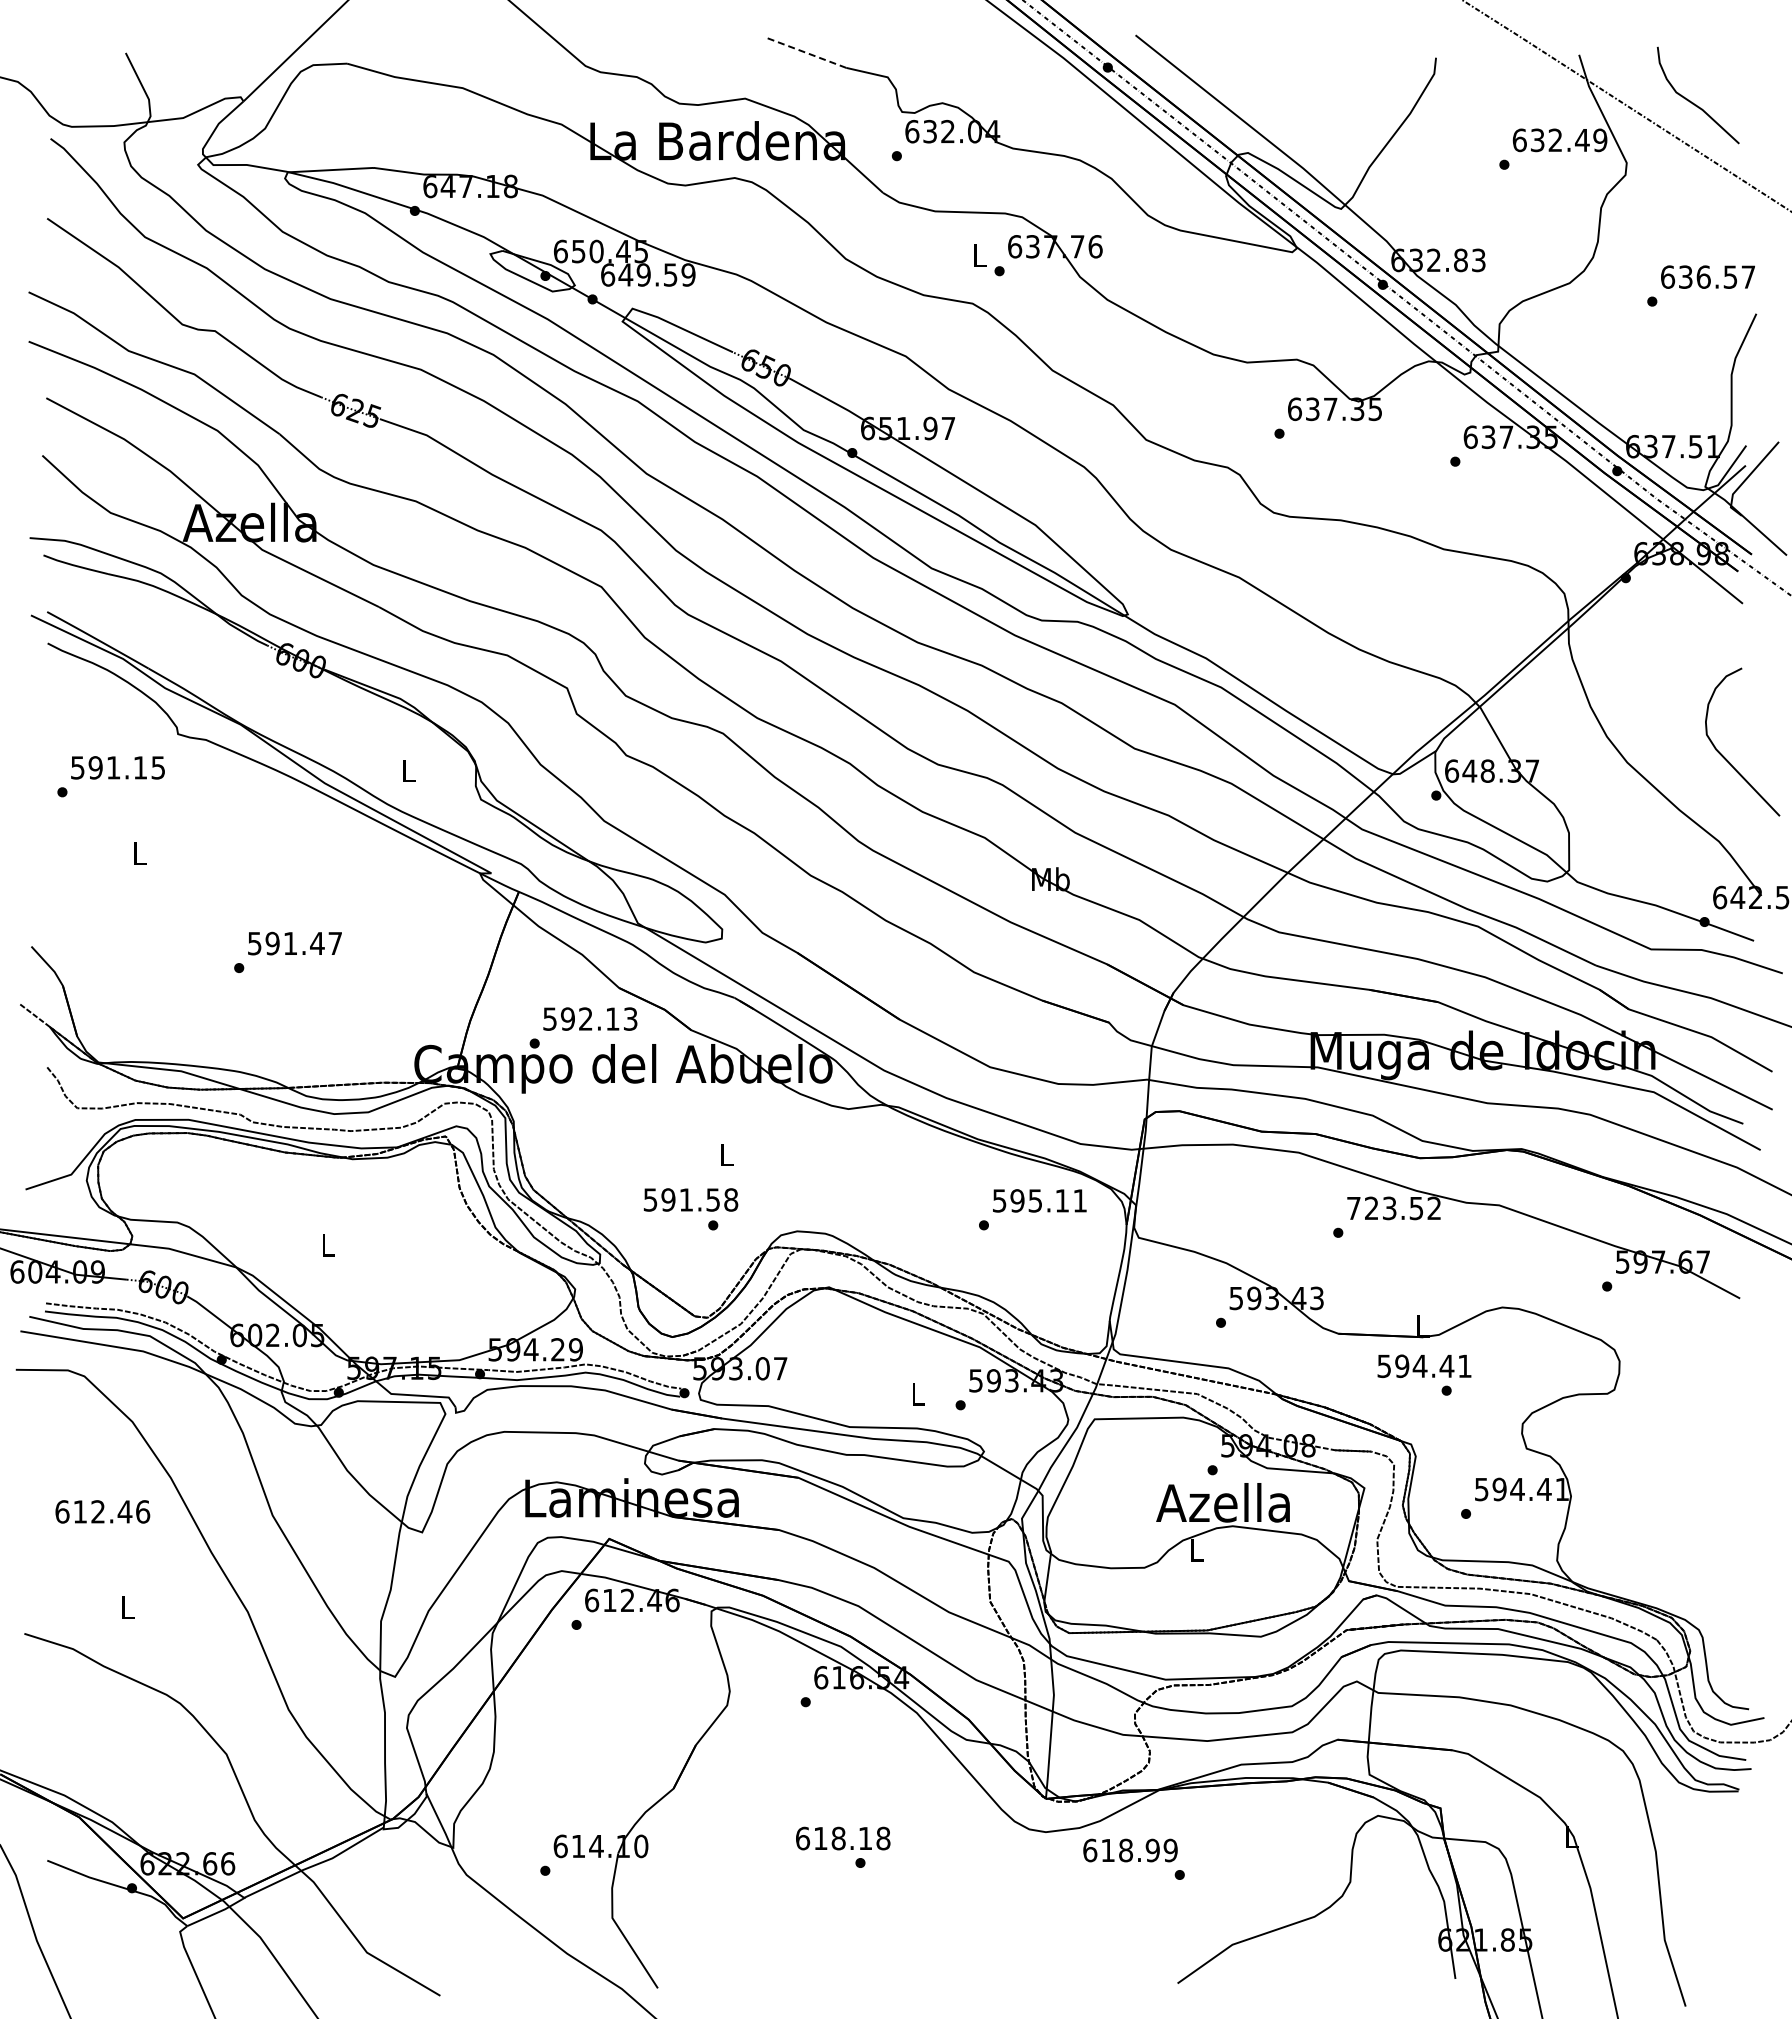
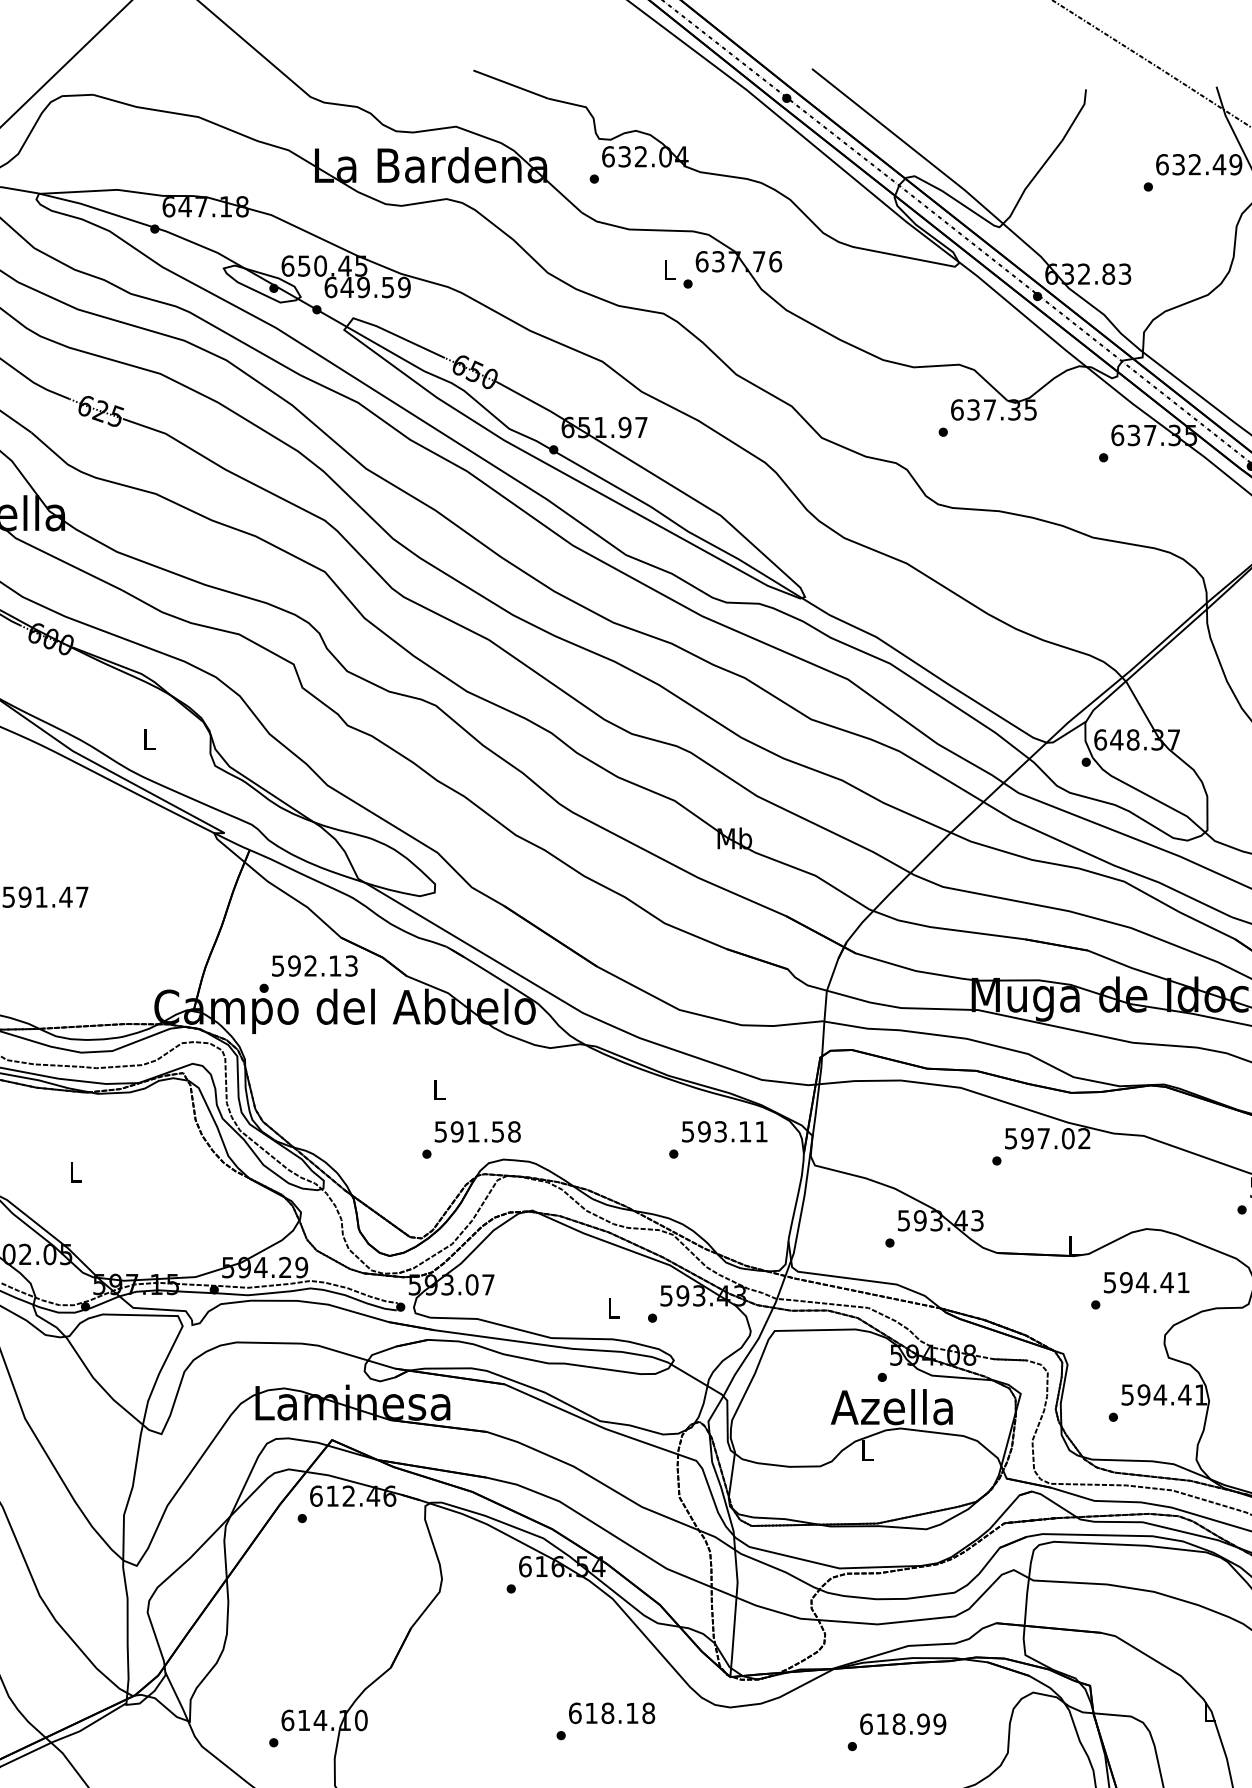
line: (805, 52) -> (511, 84), dashed -> solid
text: (690, 1199) -> (477, 1131), moved
text: (1035, 1200) -> (720, 1131), 595.11 -> 593.11
text: (1385, 1208) -> (1039, 1138), 723.52 -> 597.02
text: (1424, 1366) -> (1146, 1282), moved
text: (843, 1838) -> (612, 1713), moved
text: (1130, 1850) -> (903, 1724), moved

